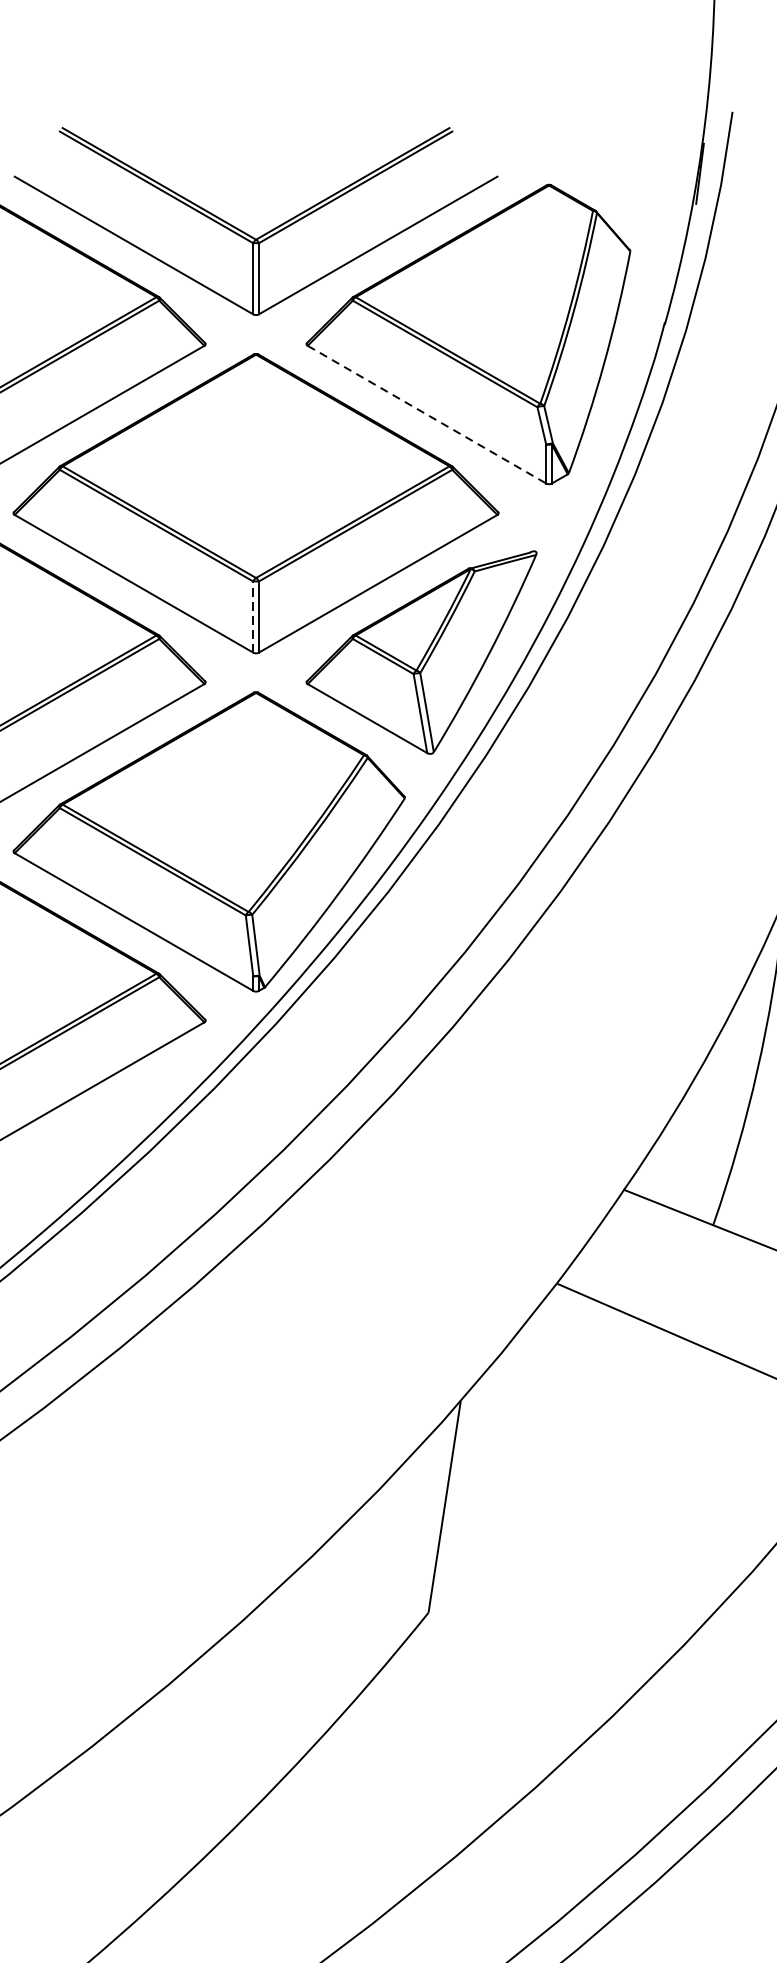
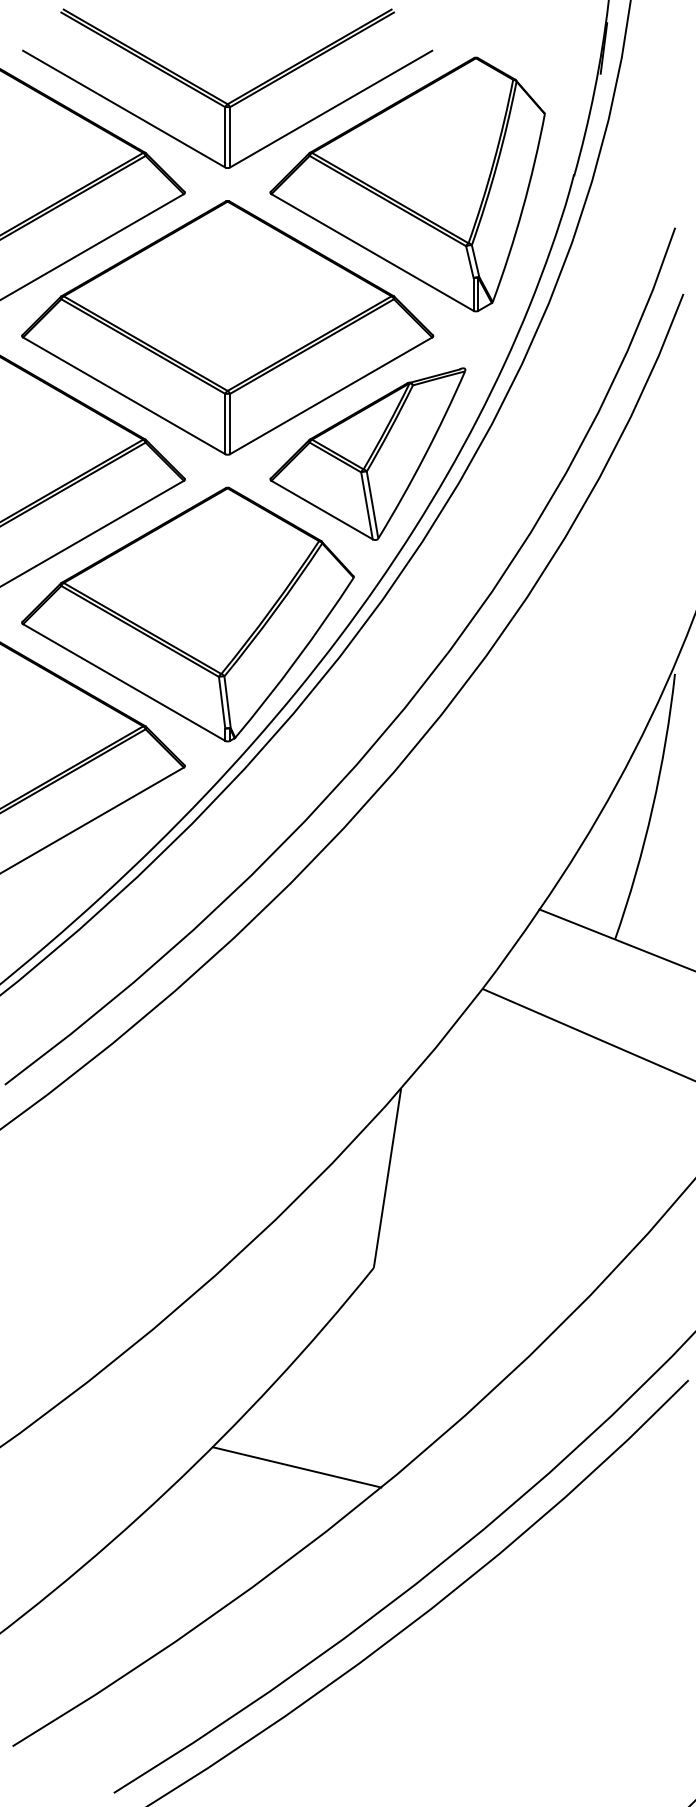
line: (426, 414) -> (372, 252), dashed -> solid
line: (253, 616) -> (225, 423), dashed -> solid
line: (338, 1848) -> (297, 1467), added

